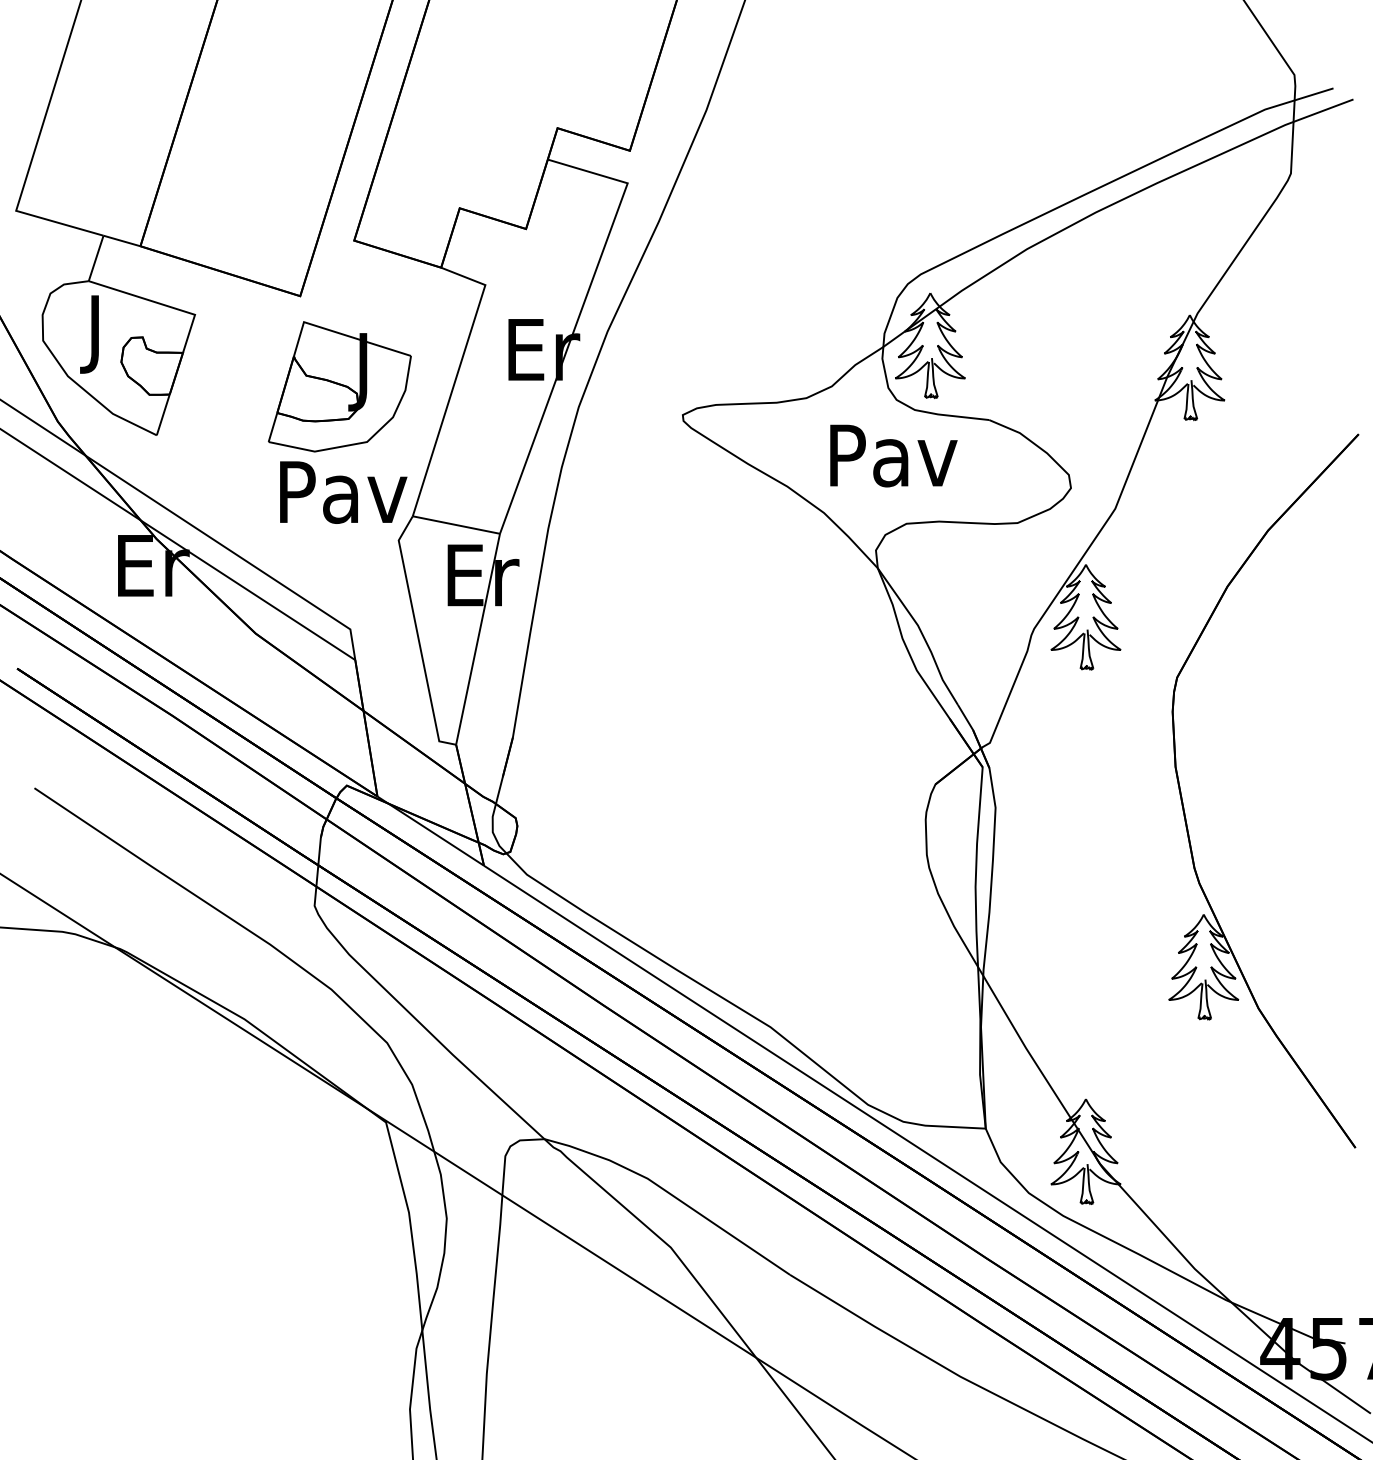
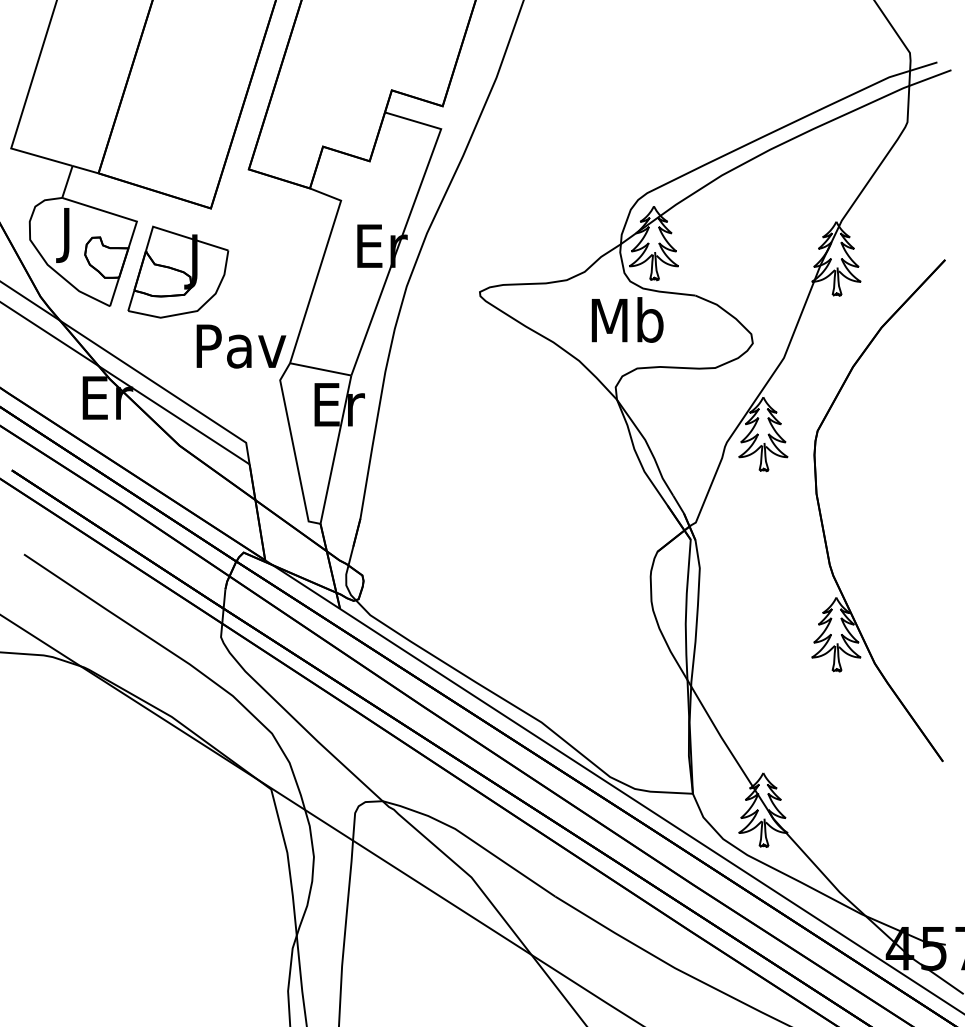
part: (339, 386) -> (178, 271), moved
text: (893, 454) -> (628, 319), Pav -> Mb
part: (1184, 807) -> (822, 522), moved

